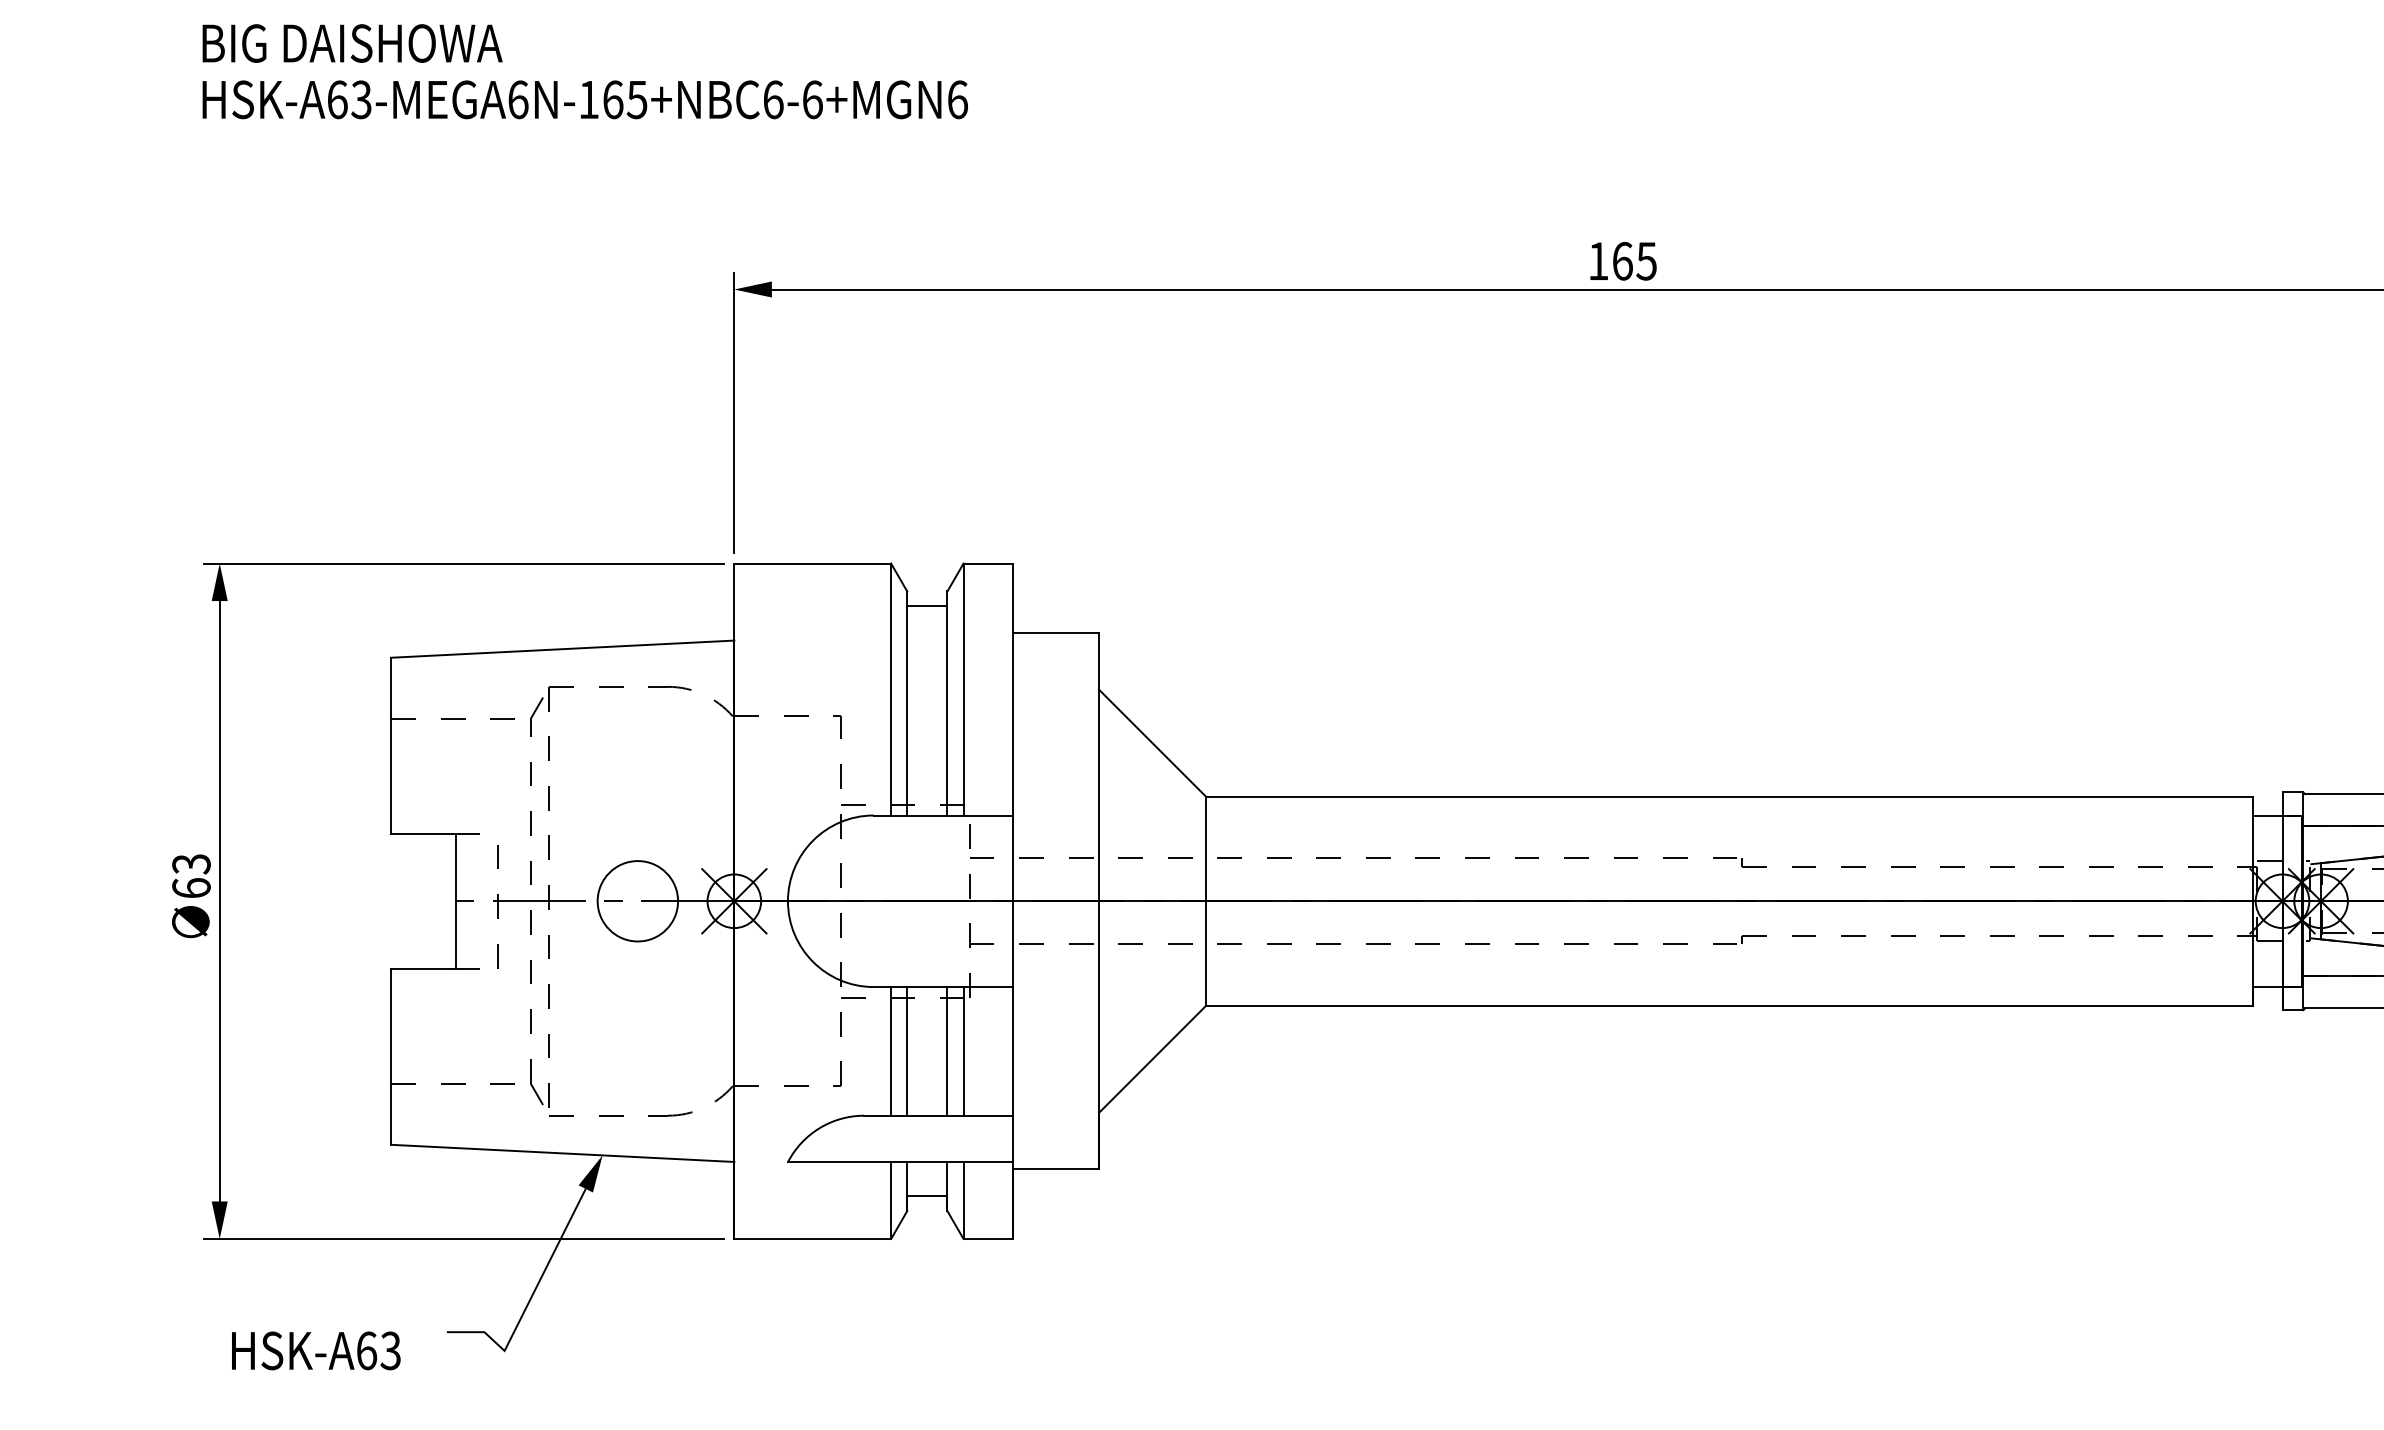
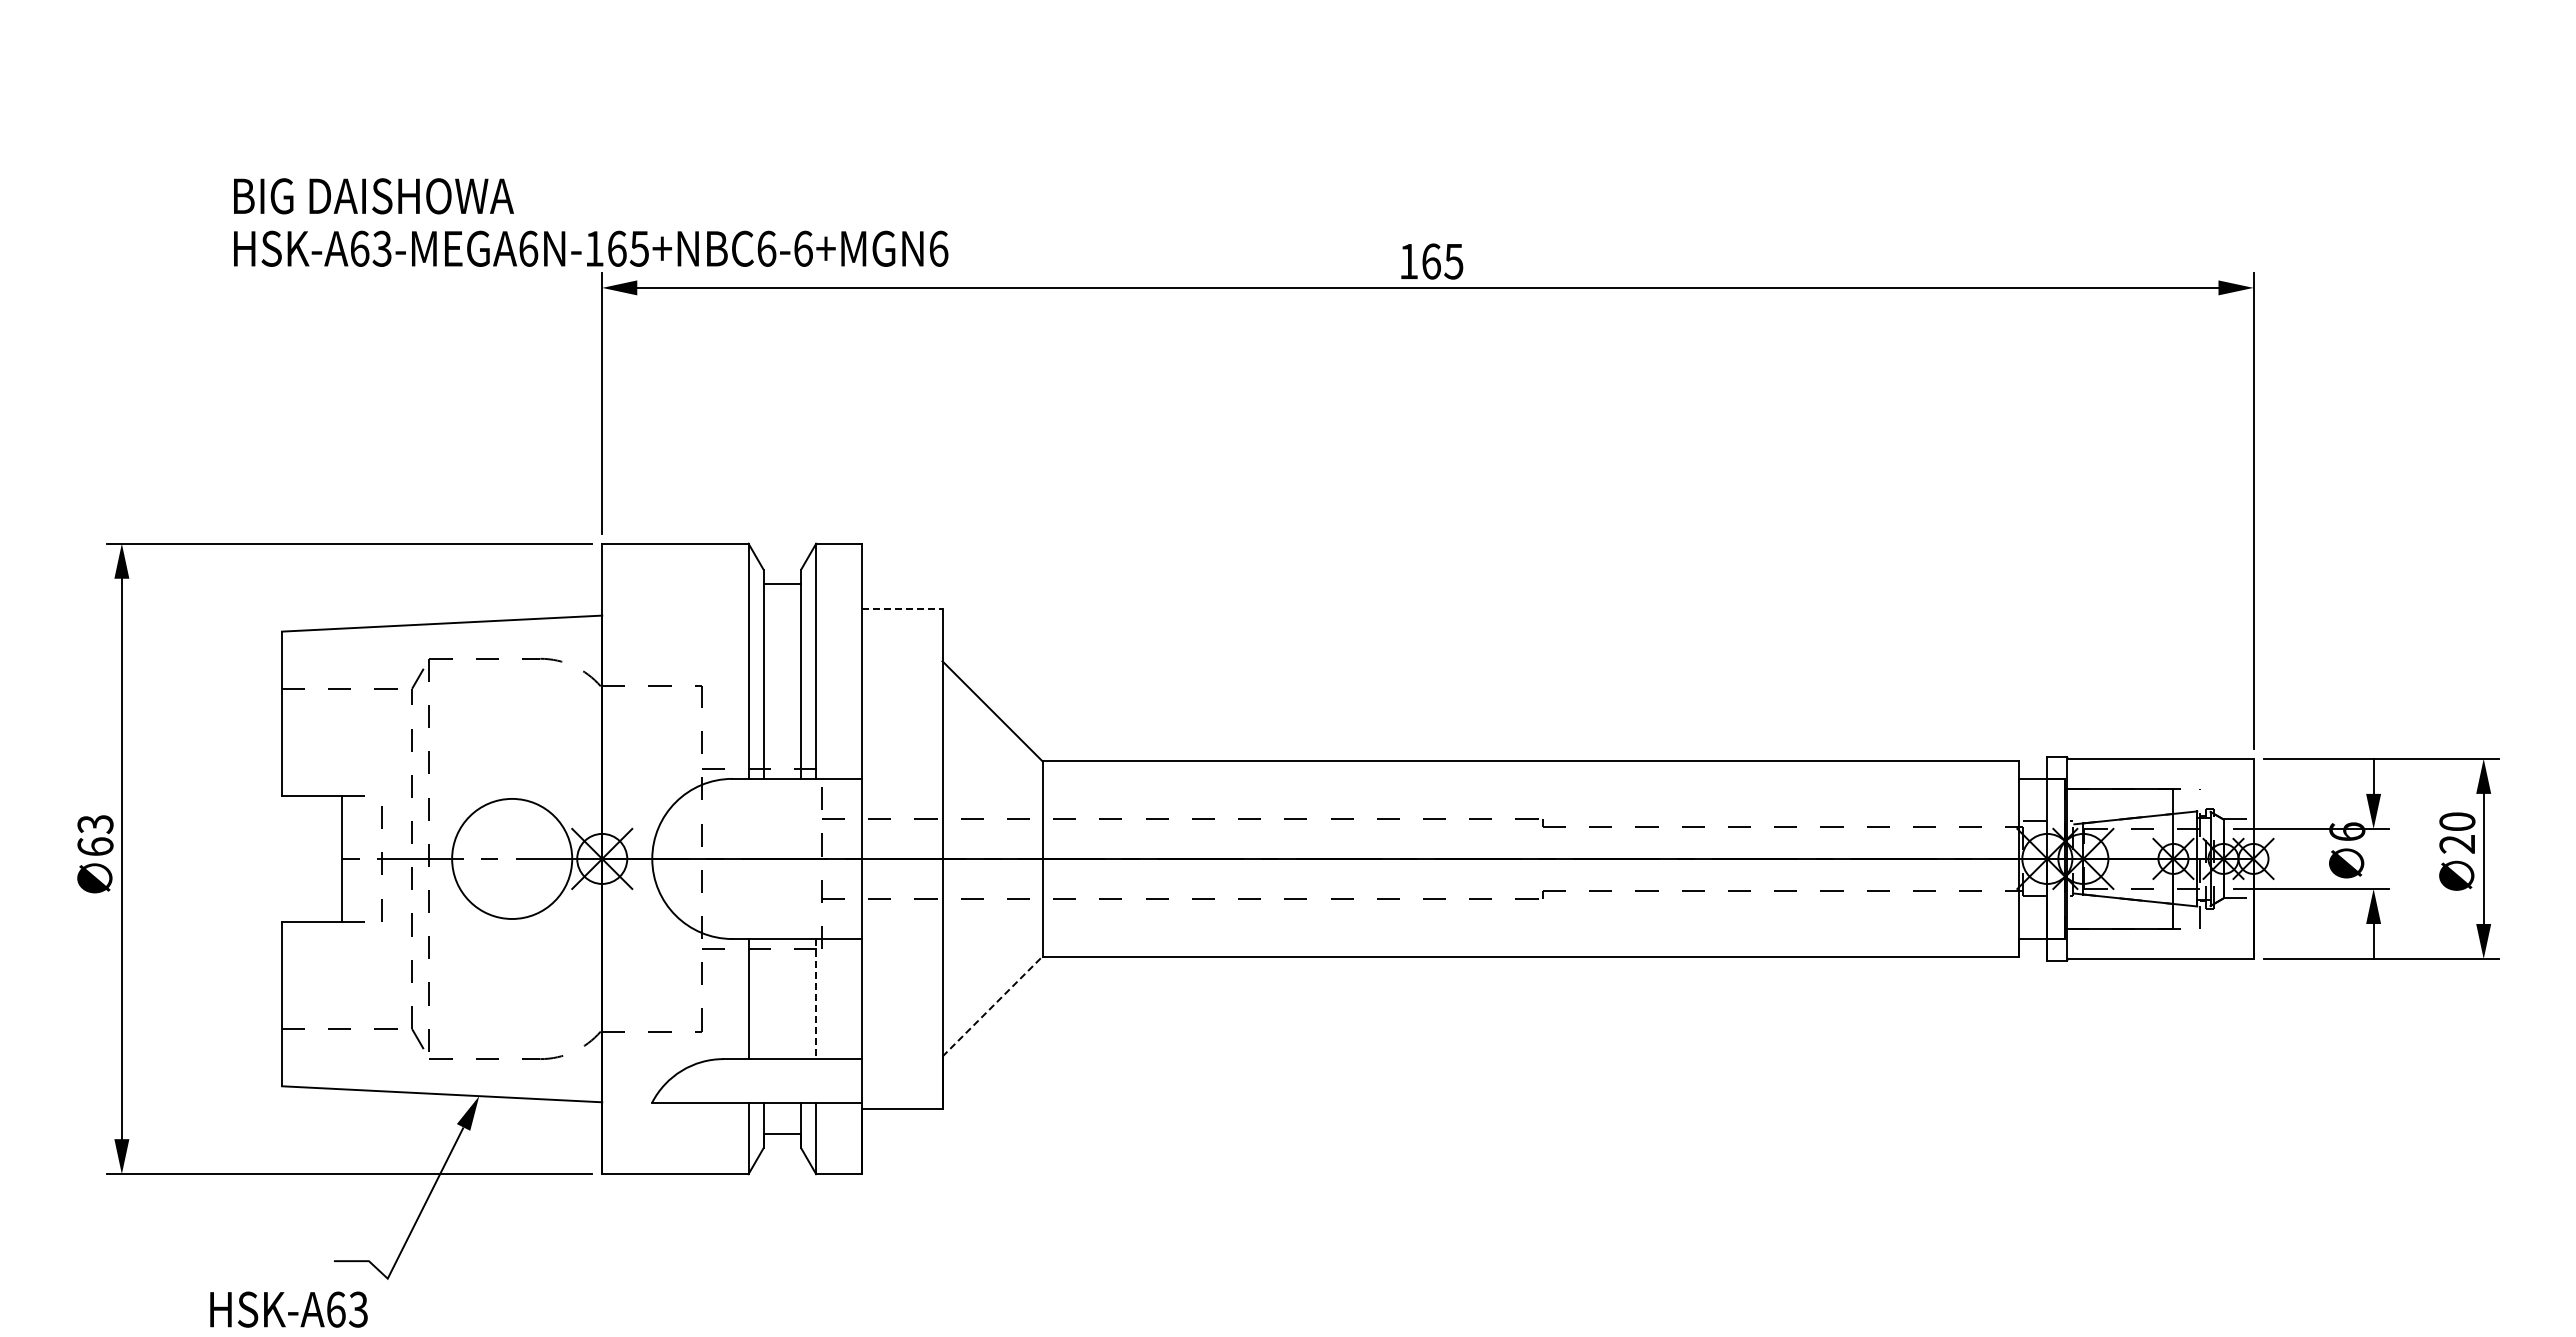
text: (585, 71) -> (591, 222), moved
line: (1056, 632) -> (902, 608), solid -> dashed
circle: (637, 900) -> (511, 858), size x1.6
line: (907, 1051) -> (763, 999), removed
line: (947, 1051) -> (801, 999), removed
line: (963, 1051) -> (816, 999), solid -> dashed
line: (1152, 1059) -> (992, 1006), solid -> dashed
text: (315, 1350) -> (288, 1309), moved

